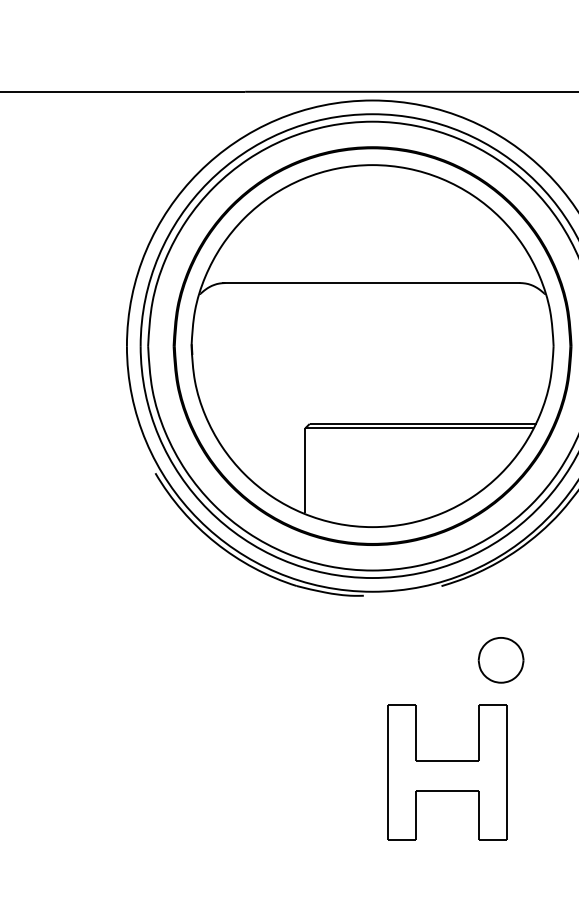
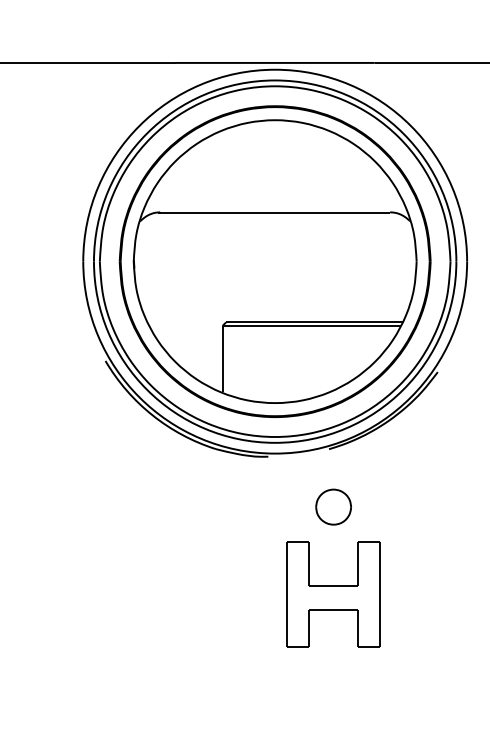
part: (500, 659) -> (333, 506), moved

